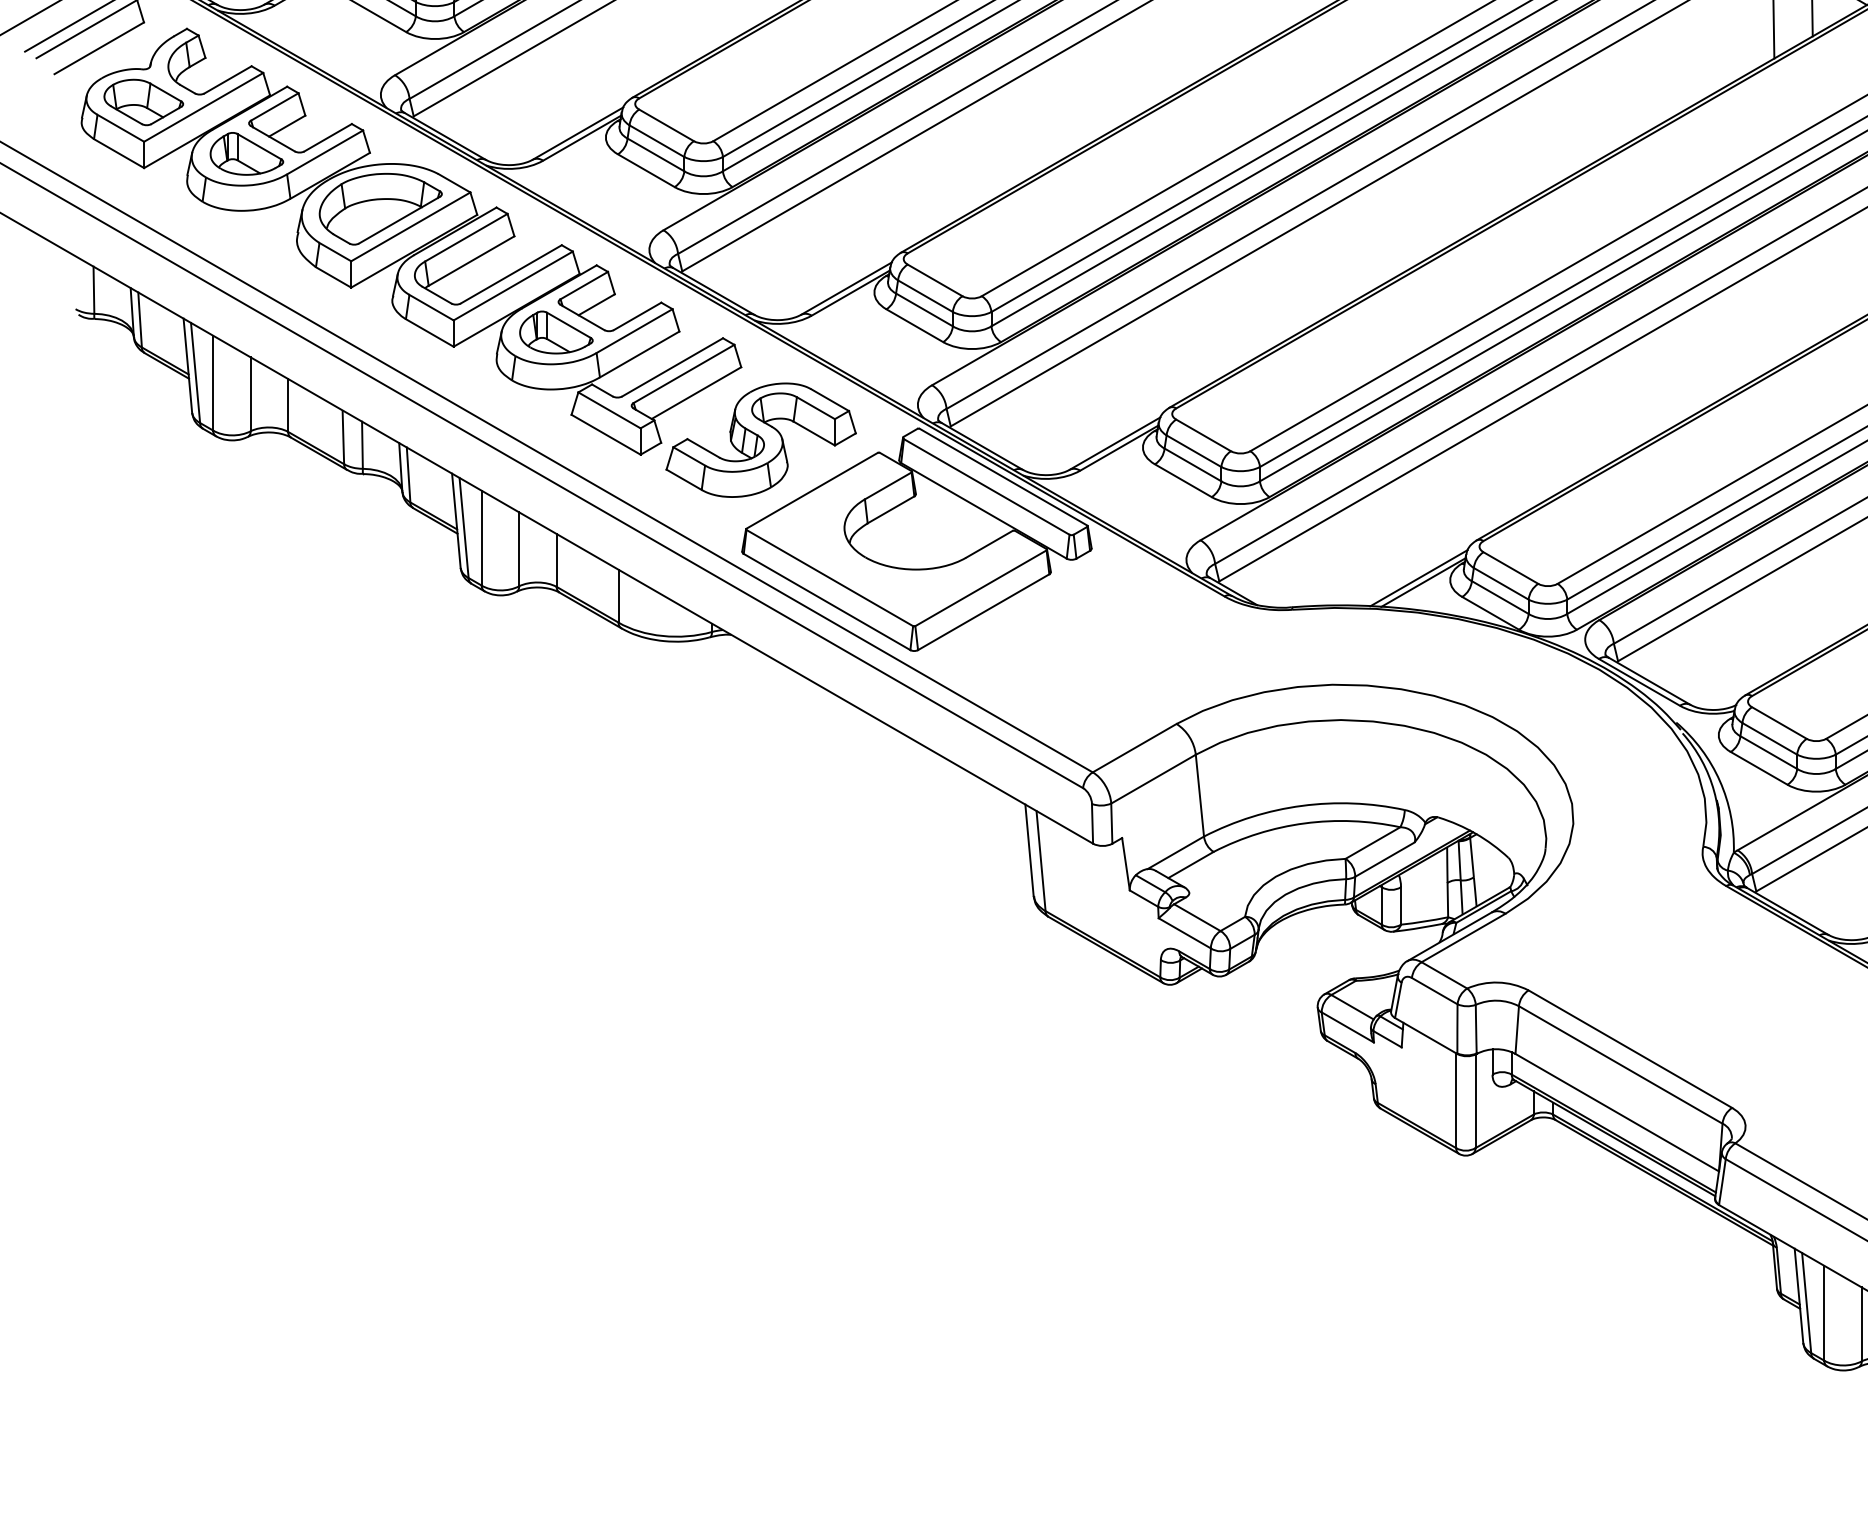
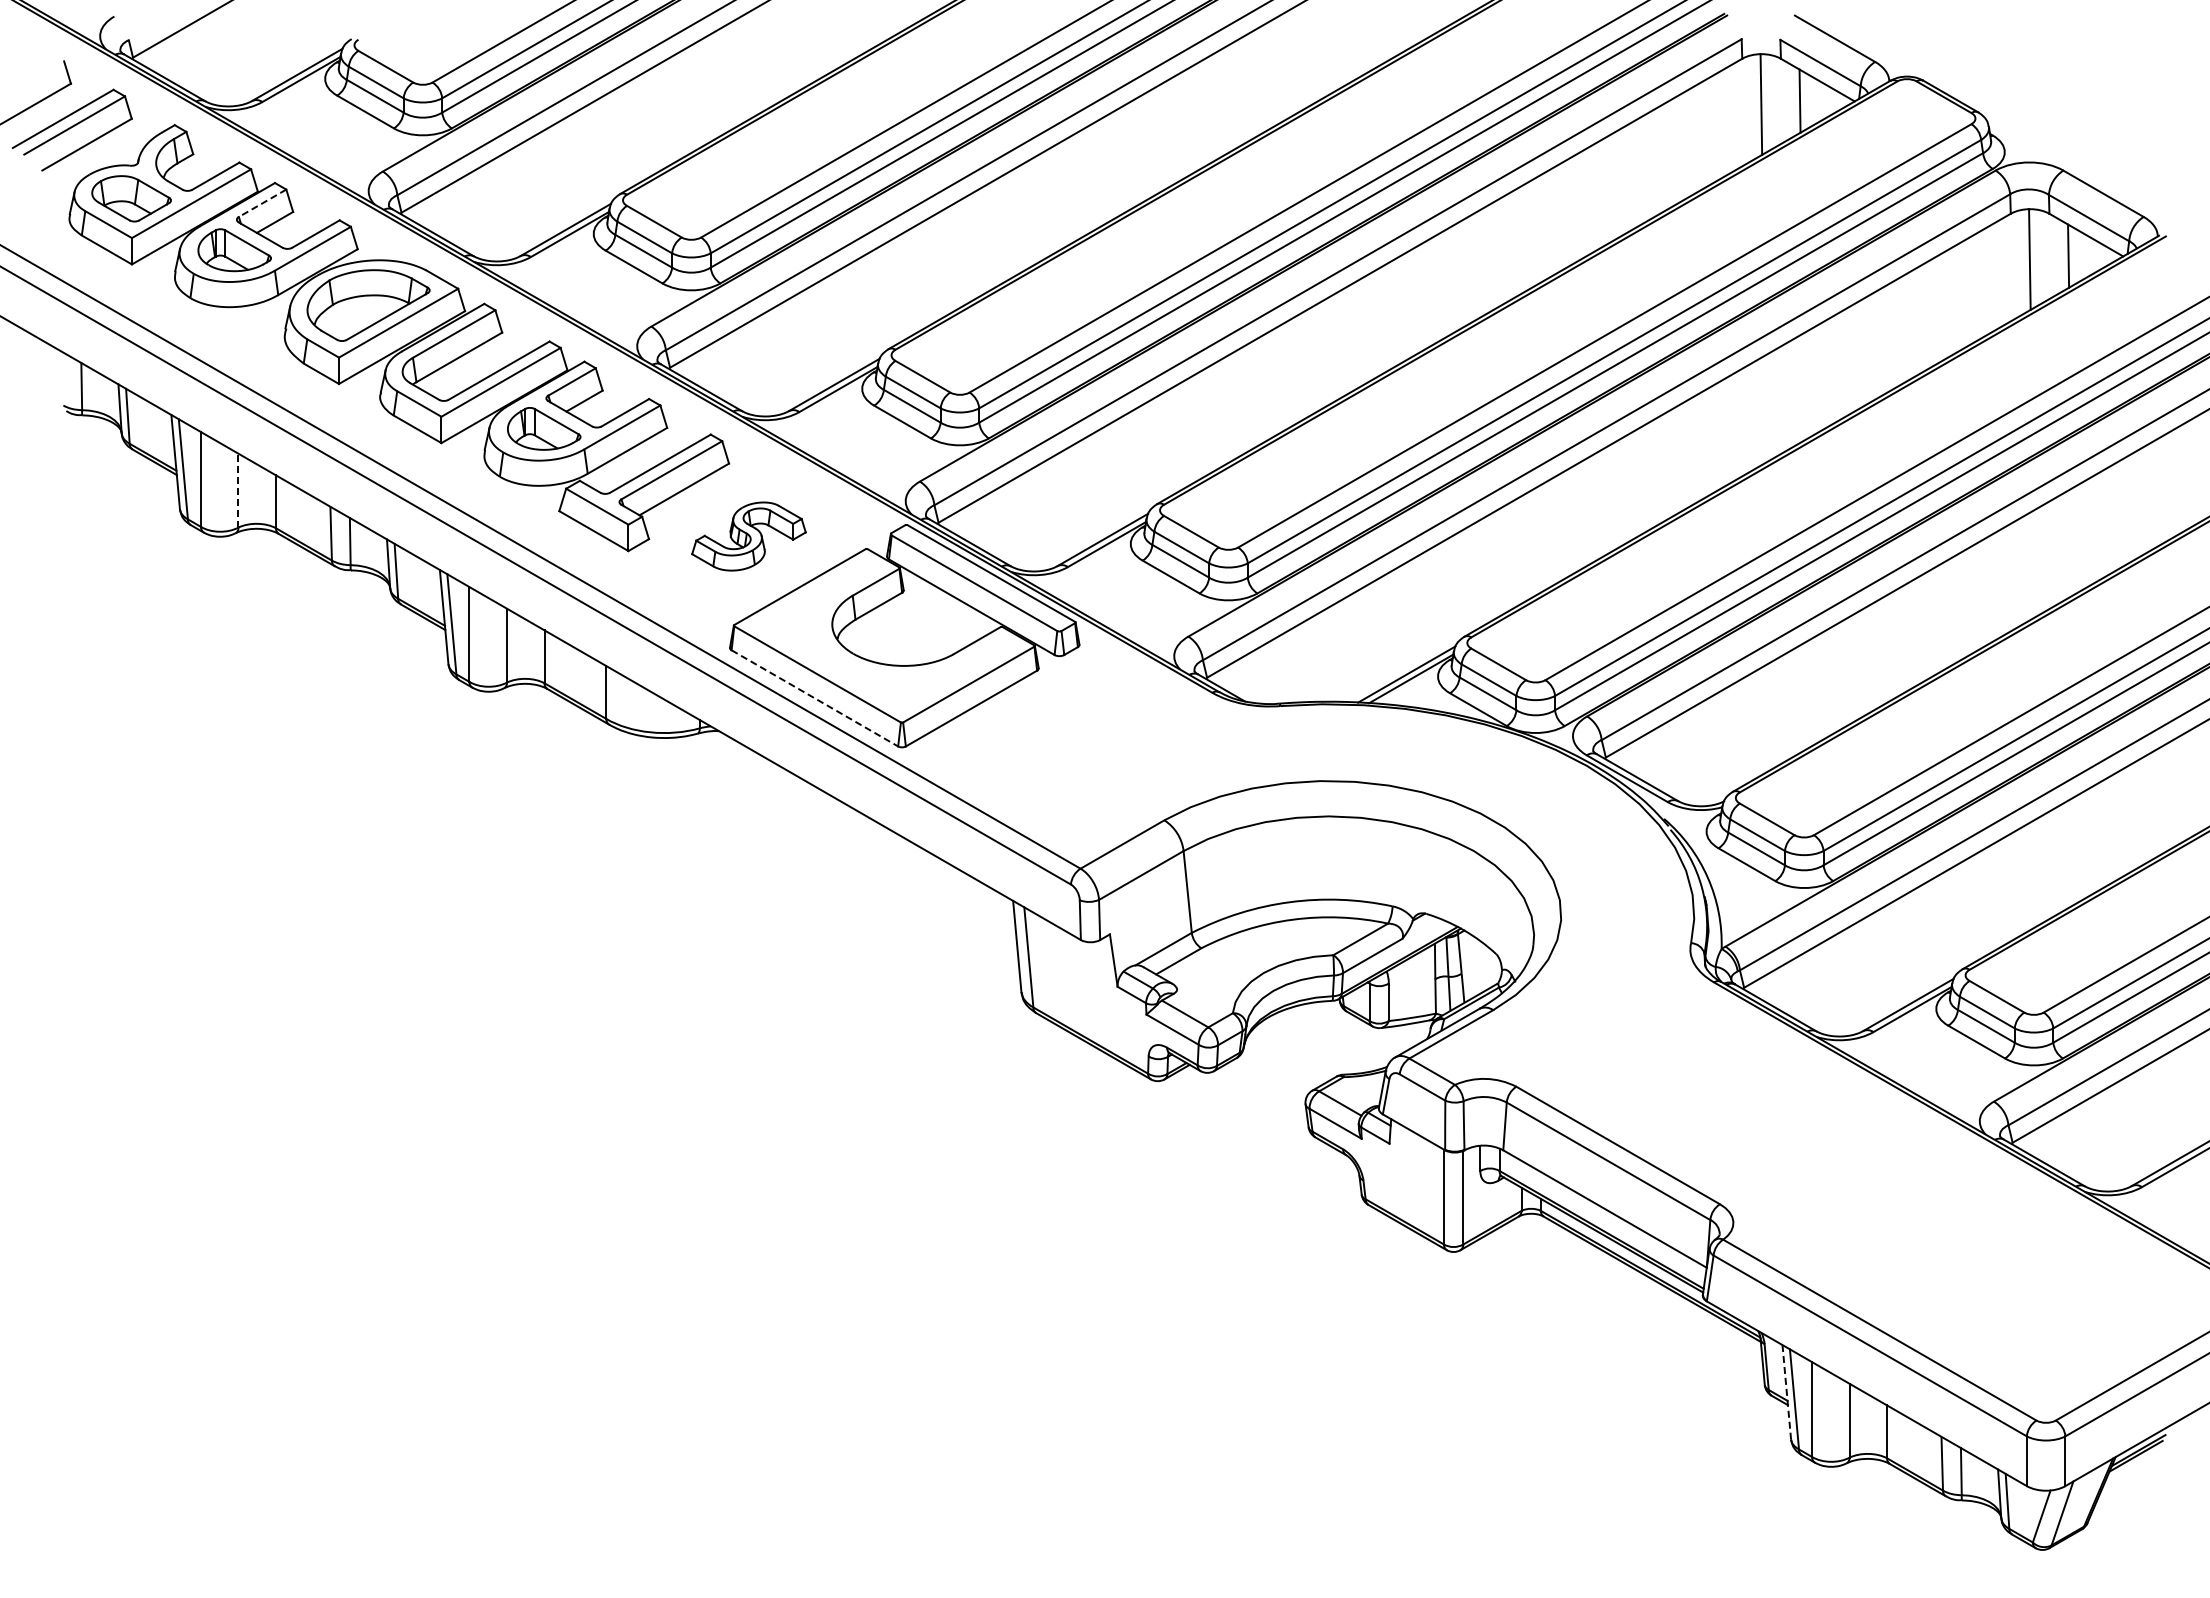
line: (274, 107) -> (262, 203), solid -> dashed
line: (250, 394) -> (238, 490), solid -> dashed
part: (760, 440) -> (748, 536), size x0.6
line: (827, 602) -> (815, 698), solid -> dashed
line: (1798, 1296) -> (1786, 1392), solid -> dashed

